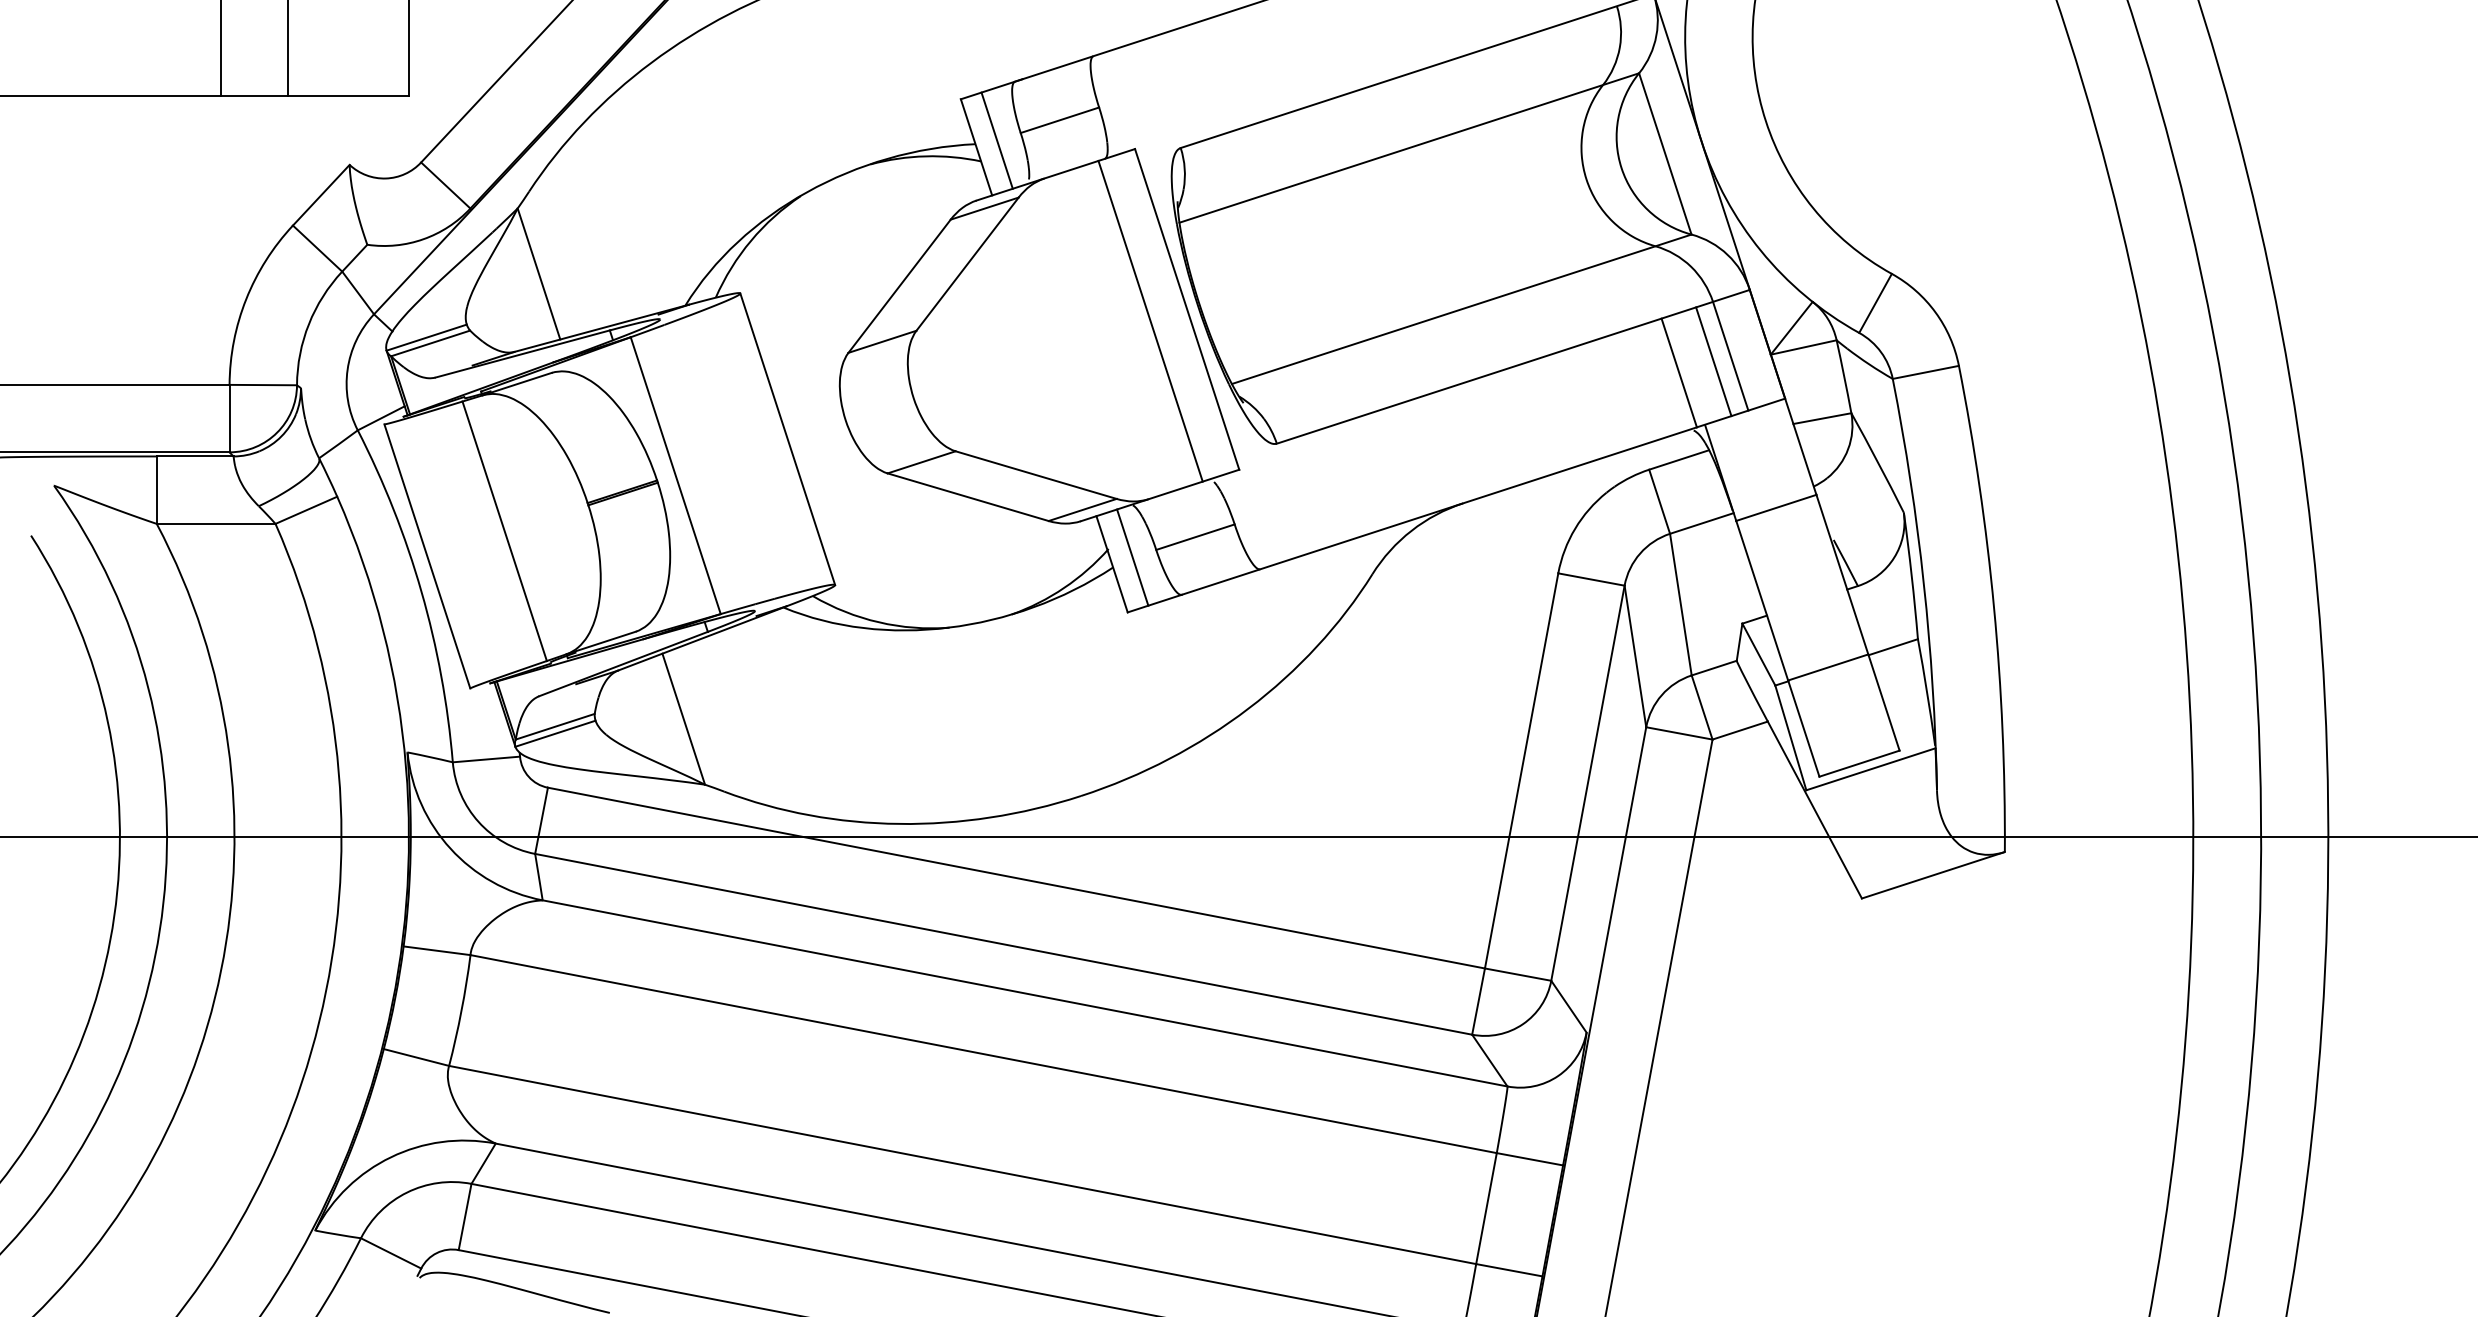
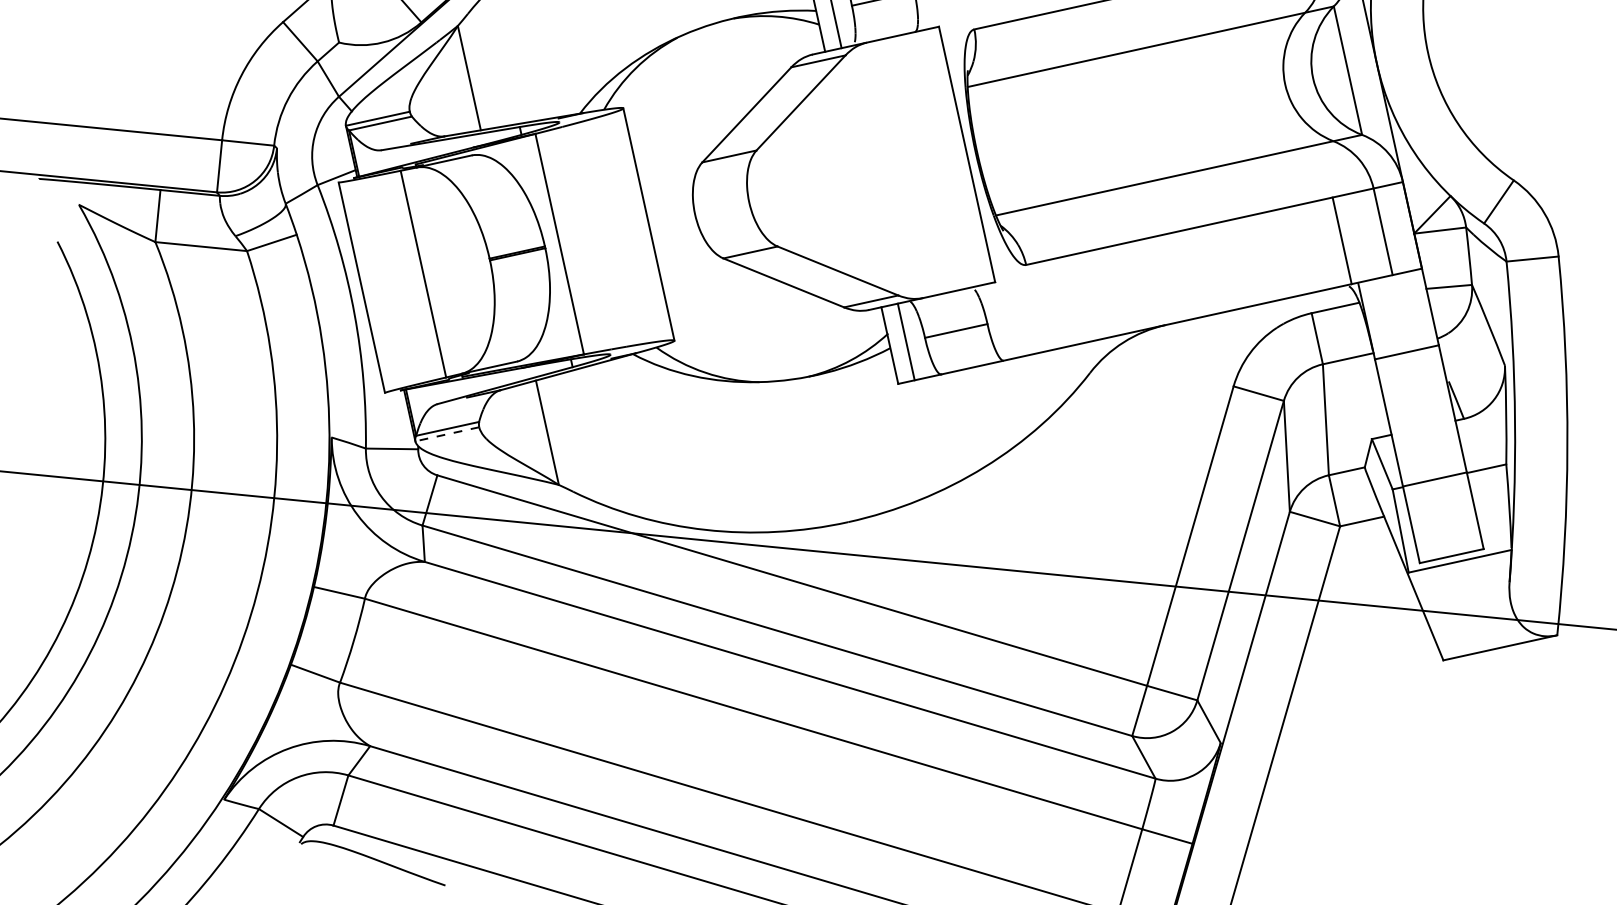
line: (1150, 320) -> (937, 160), removed
line: (1713, 361) -> (1369, 234), removed
line: (555, 733) -> (447, 434), solid -> dashed

